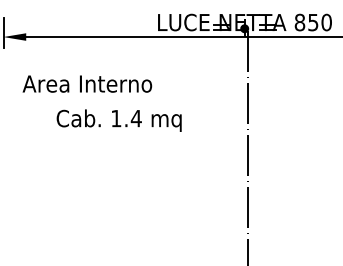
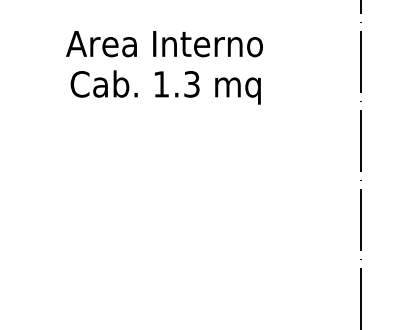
text: (87, 83) -> (164, 43), moved
text: (135, 118) -> (190, 84), 1.4 -> 1.3

